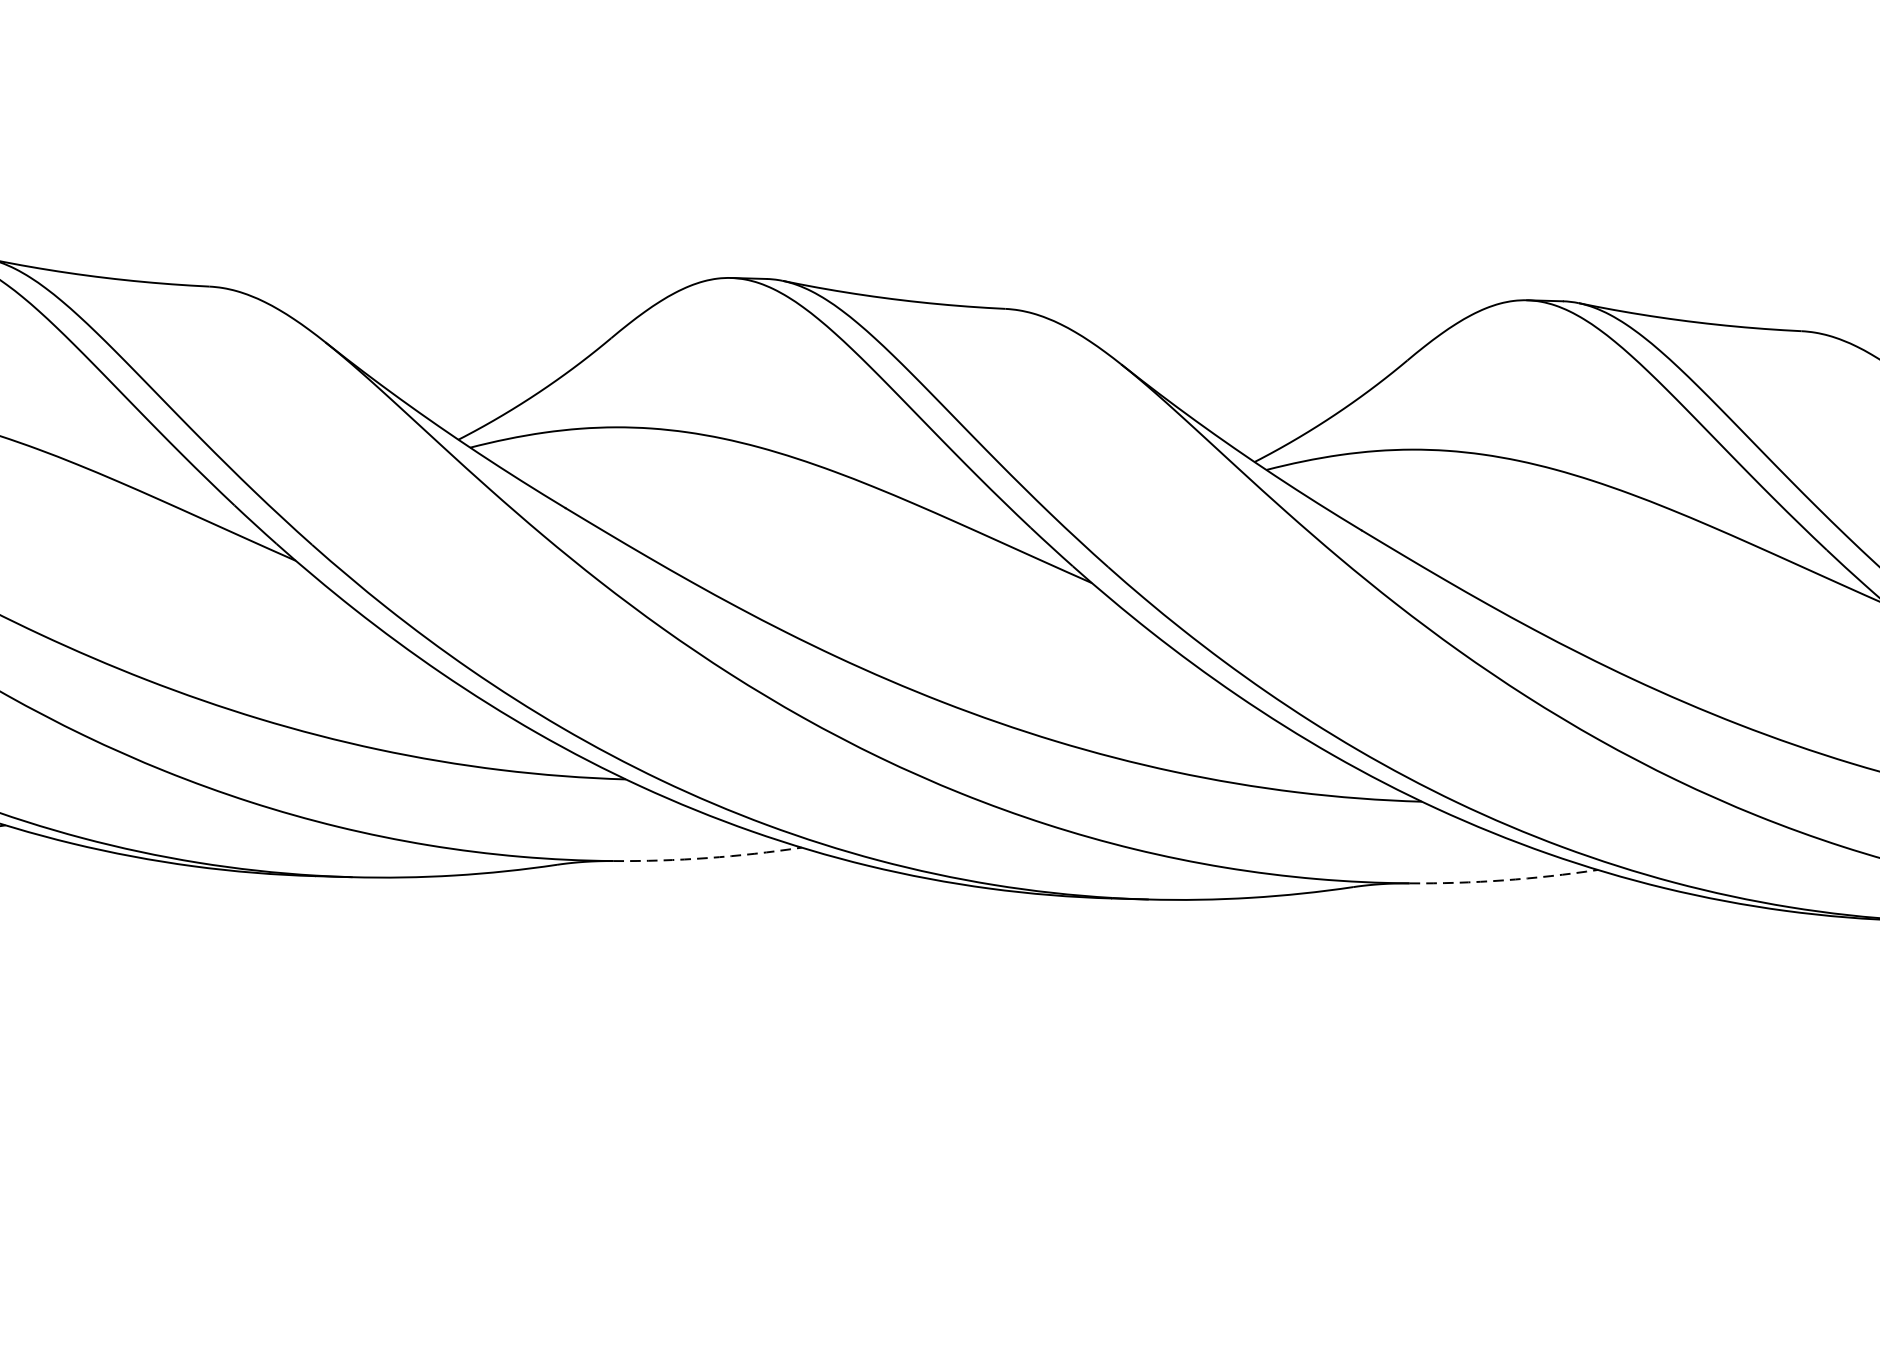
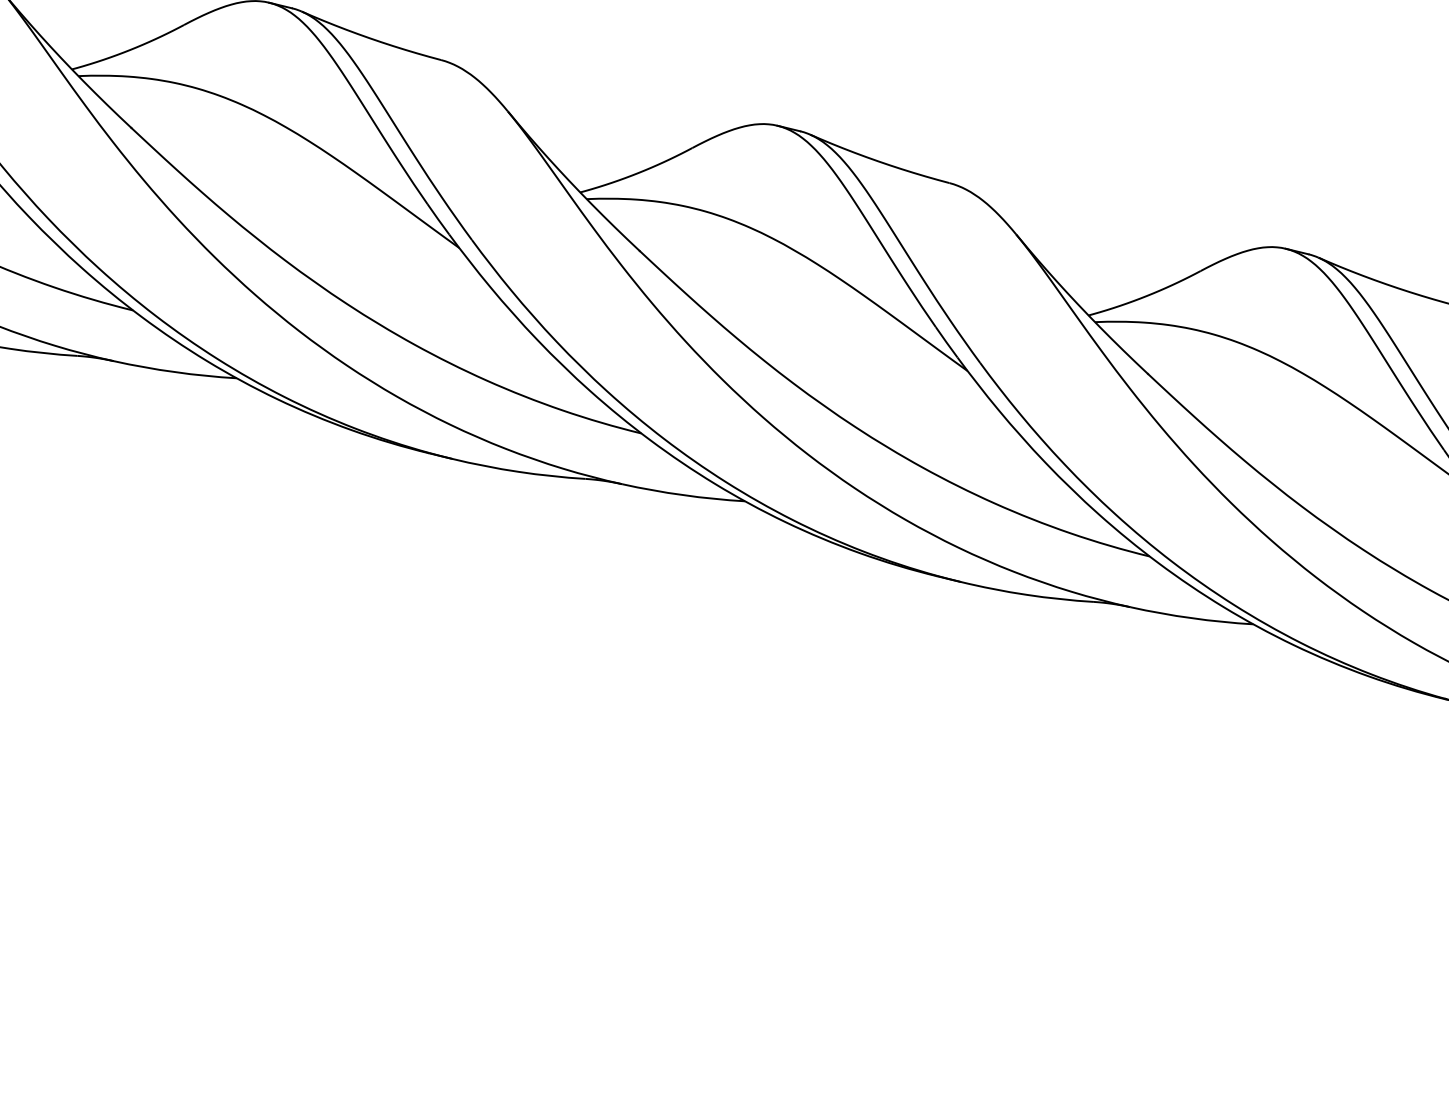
arc: (708, 858) -> (683, 495), dashed -> solid
arc: (1503, 880) -> (1191, 618), dashed -> solid

